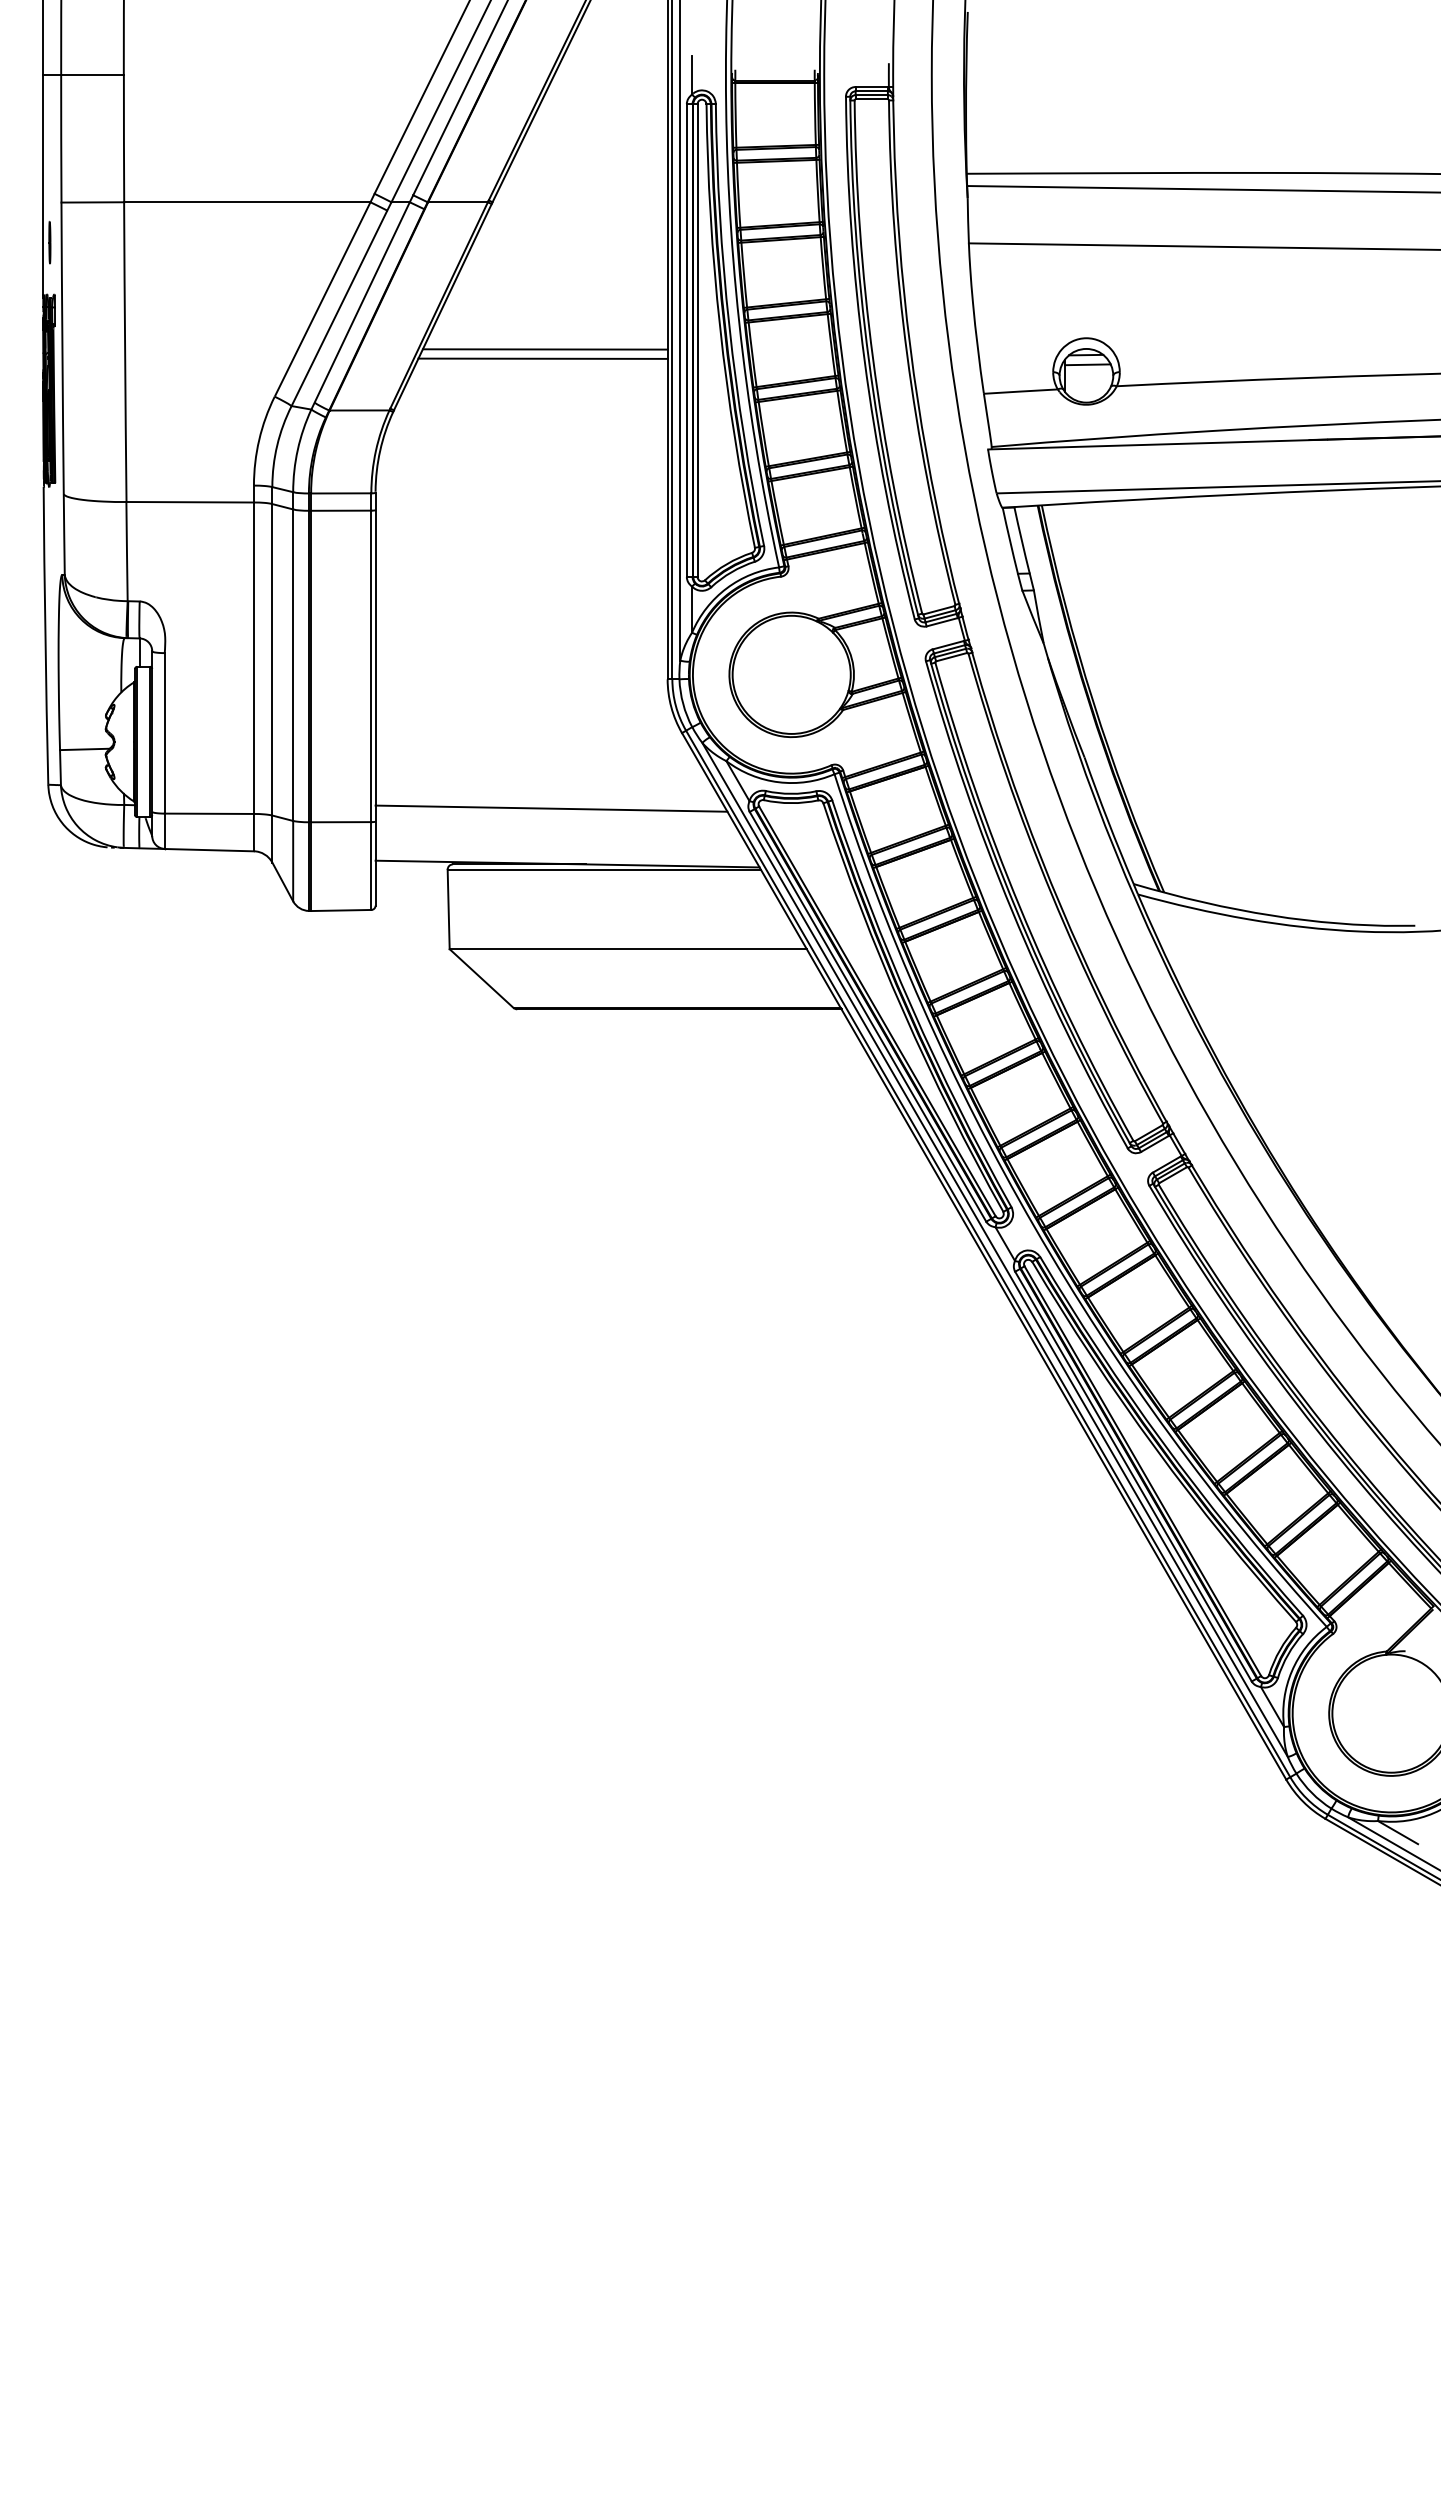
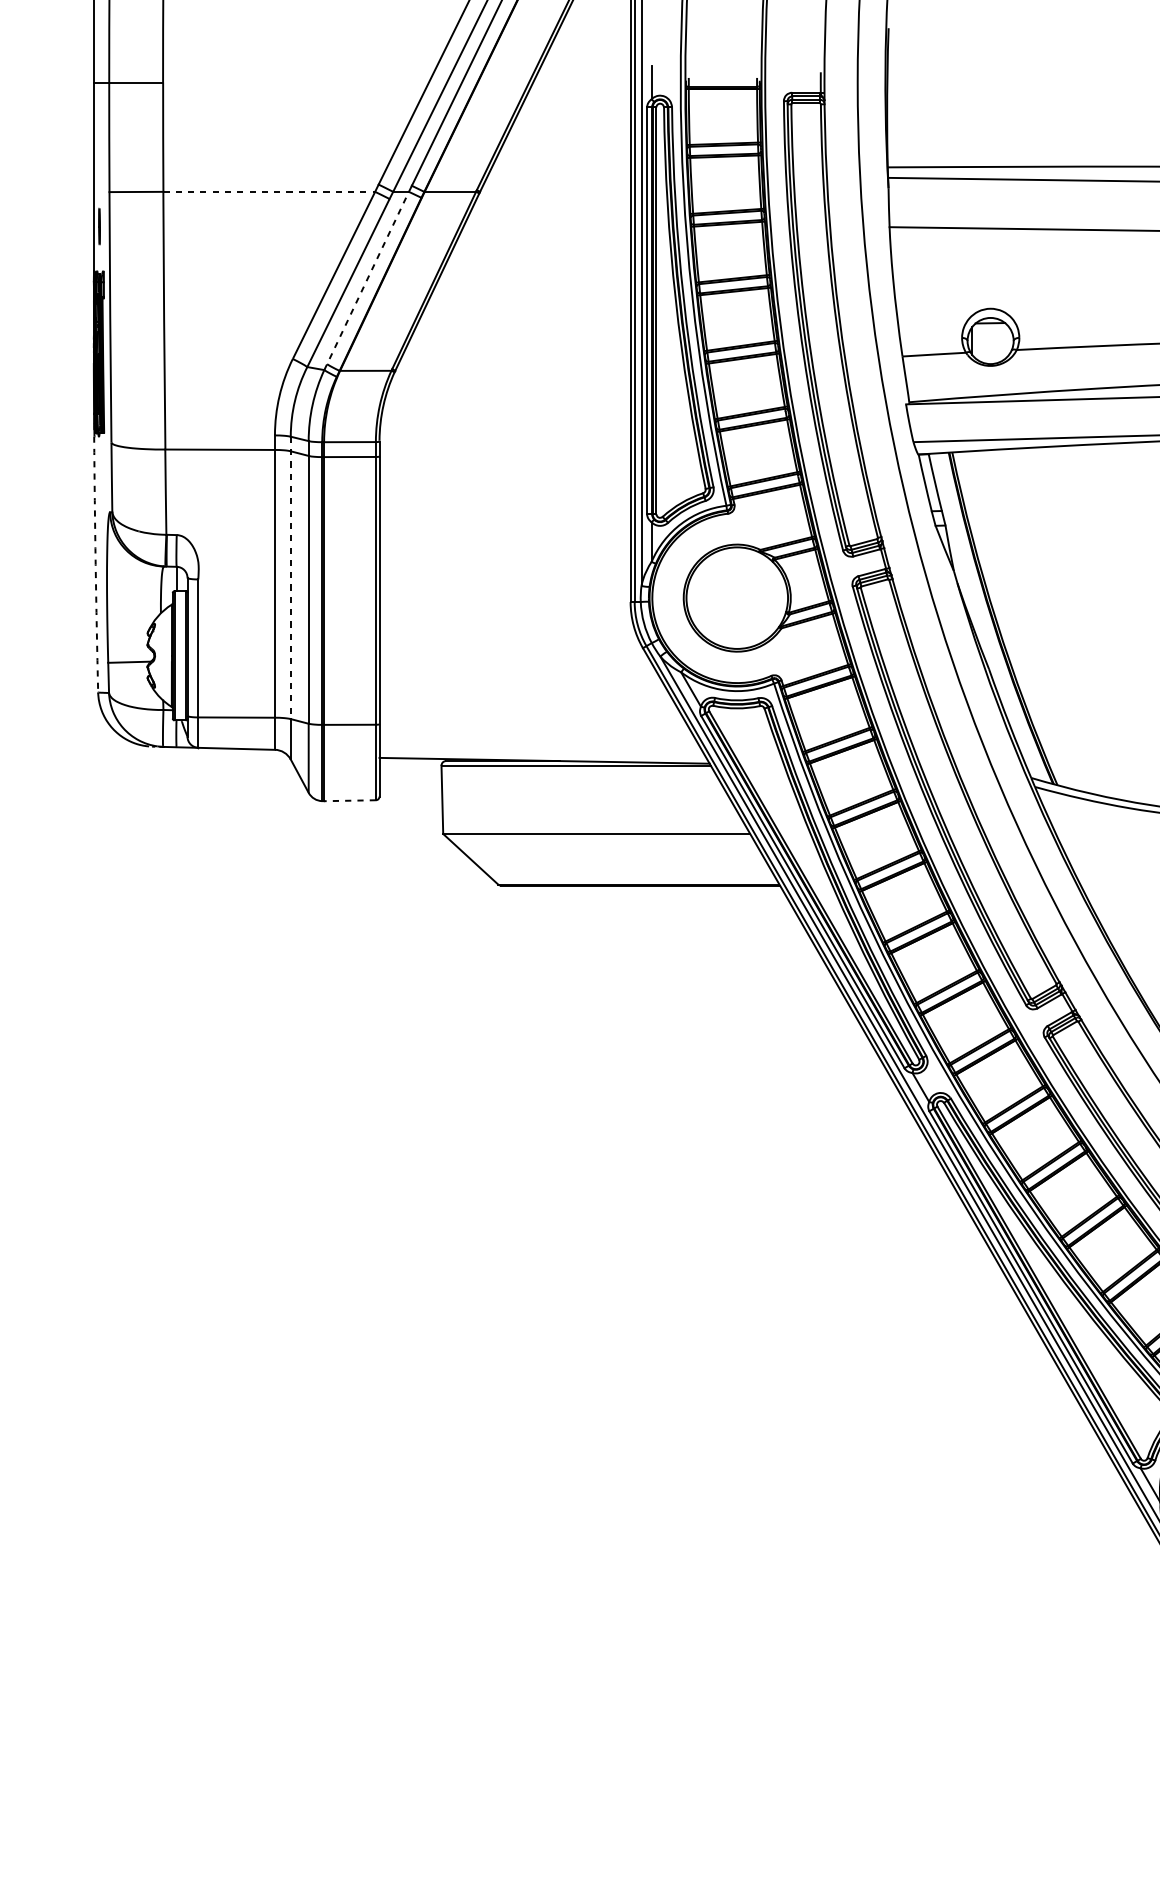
line: (247, 202) -> (269, 192), solid -> dashed
line: (360, 305) -> (366, 280), solid -> dashed
line: (544, 349) -> (524, 318), removed
line: (542, 358) -> (523, 326), removed
line: (1087, 364) -> (991, 331), removed
arc: (45, 635) -> (95, 564), solid -> dashed
line: (272, 651) -> (290, 578), solid -> dashed
line: (551, 808) -> (530, 713), removed
line: (340, 910) -> (349, 800), solid -> dashed

